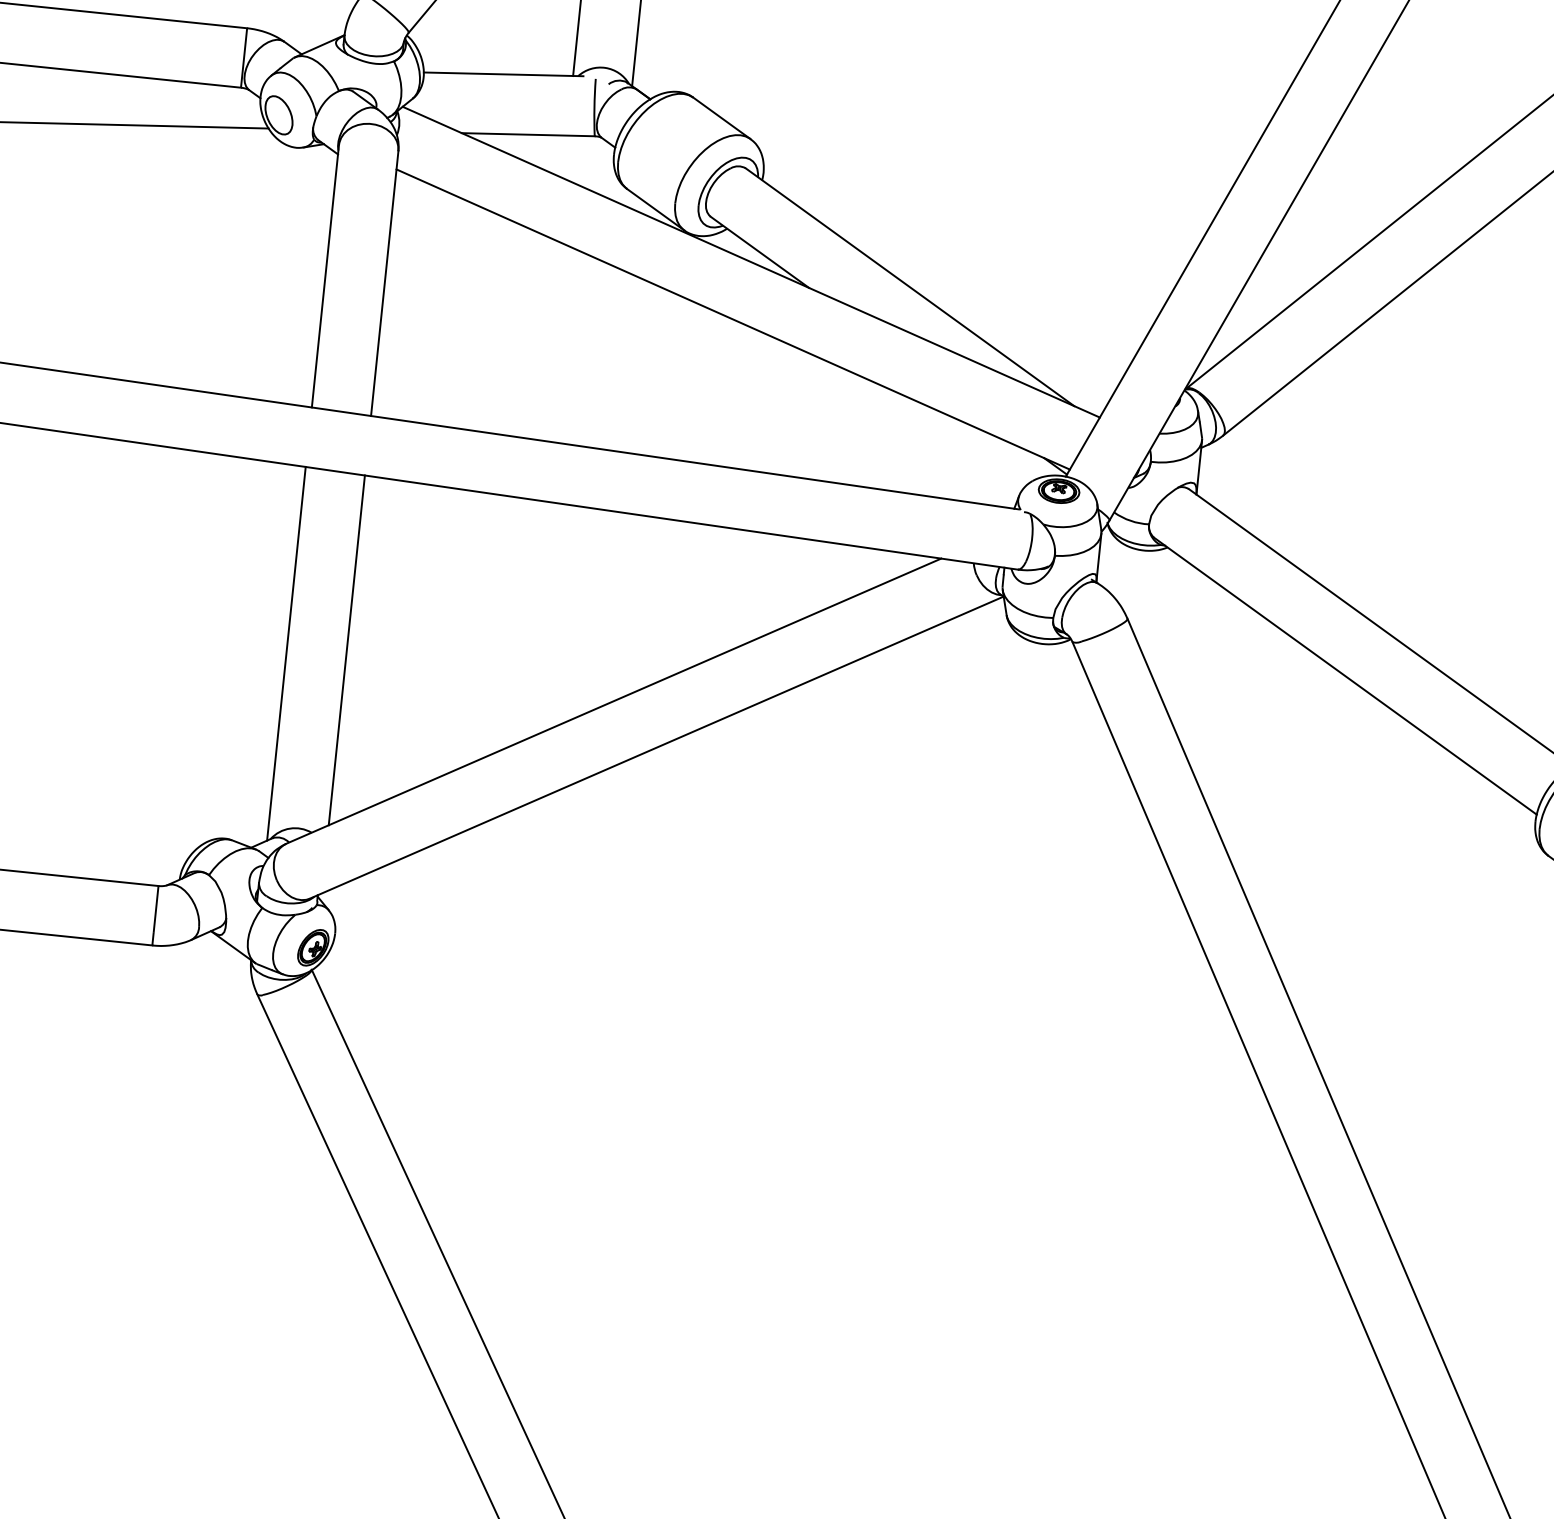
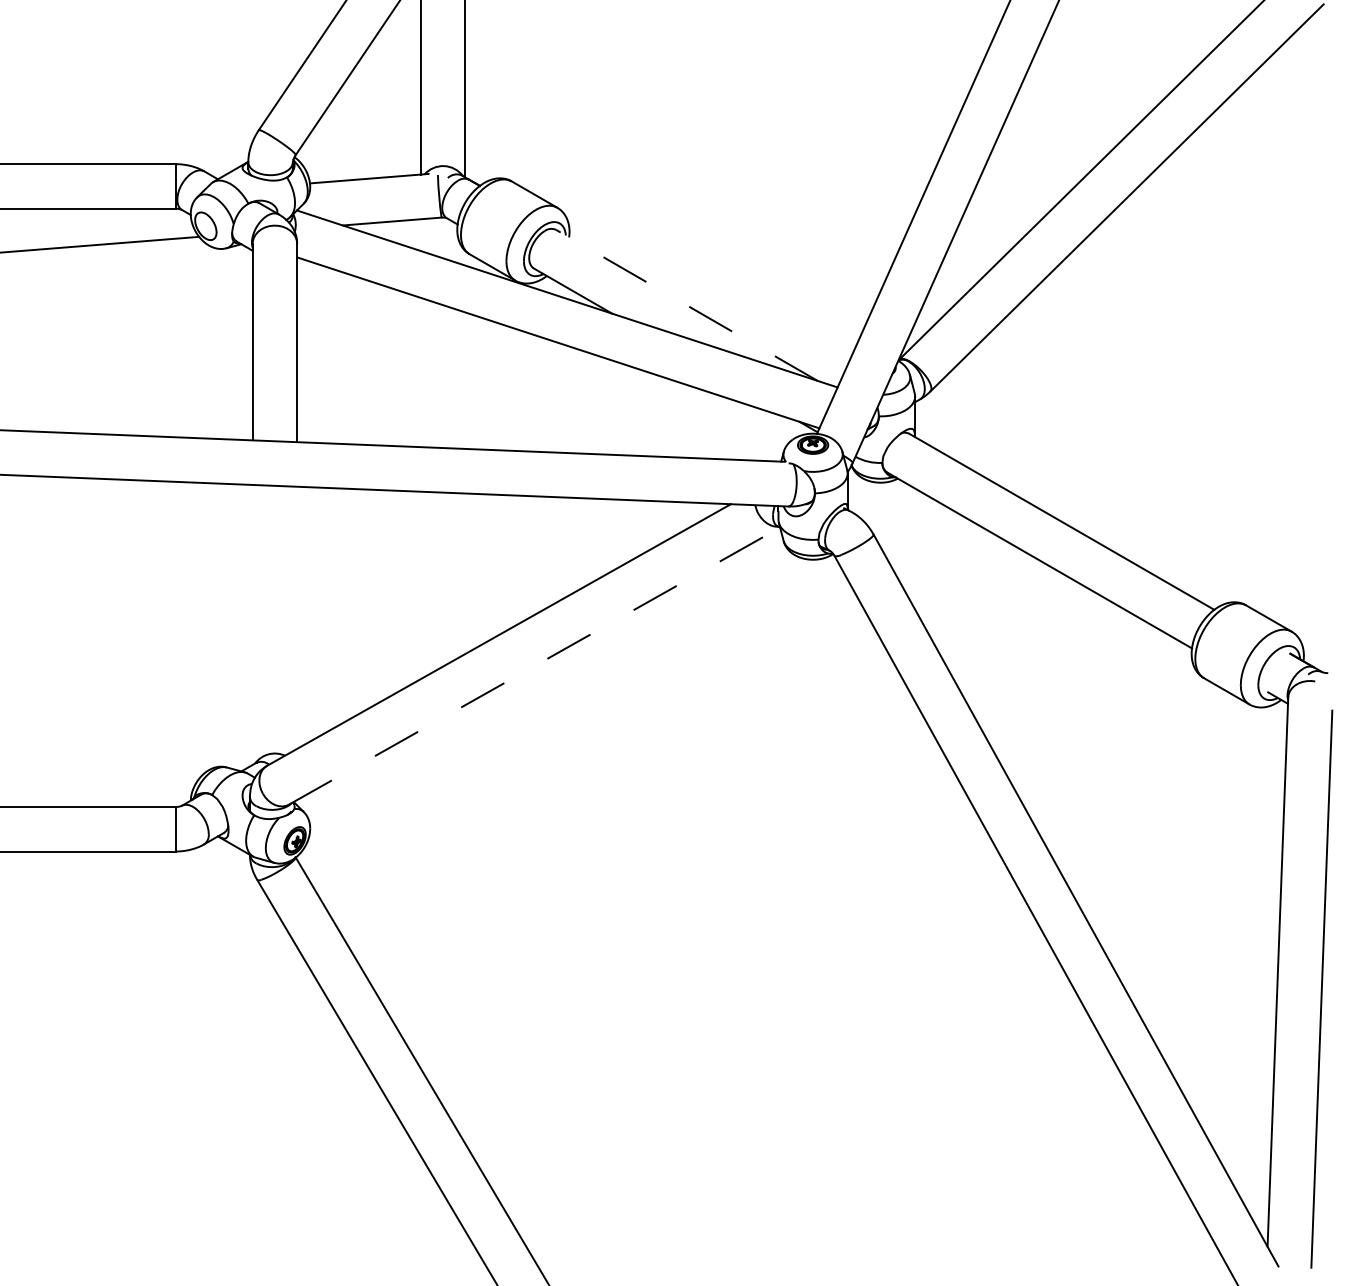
line: (909, 287) -> (686, 305), solid -> dashed
line: (347, 650) -> (297, 617), removed
line: (286, 653) -> (252, 624), removed
line: (656, 746) -> (534, 665), solid -> dashed

